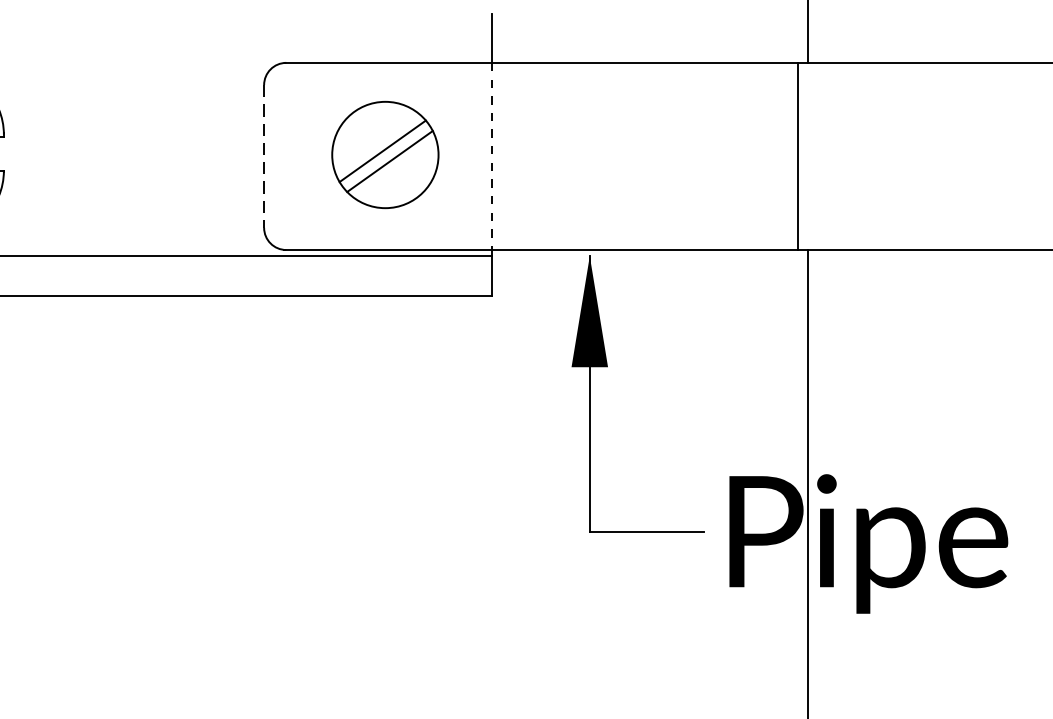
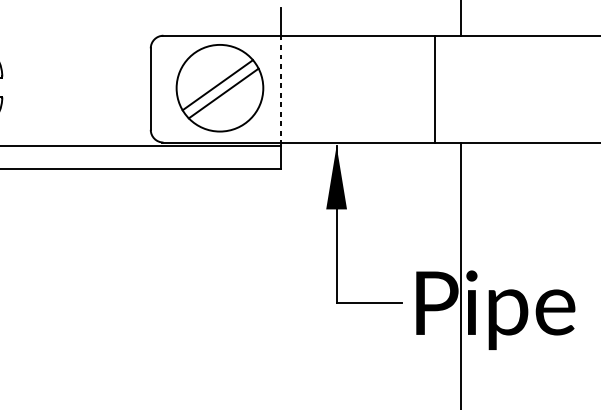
part: (384, 155) -> (219, 88), size x1.43
line: (798, 155) -> (435, 88), moved
line: (263, 157) -> (150, 89), dashed -> solid

